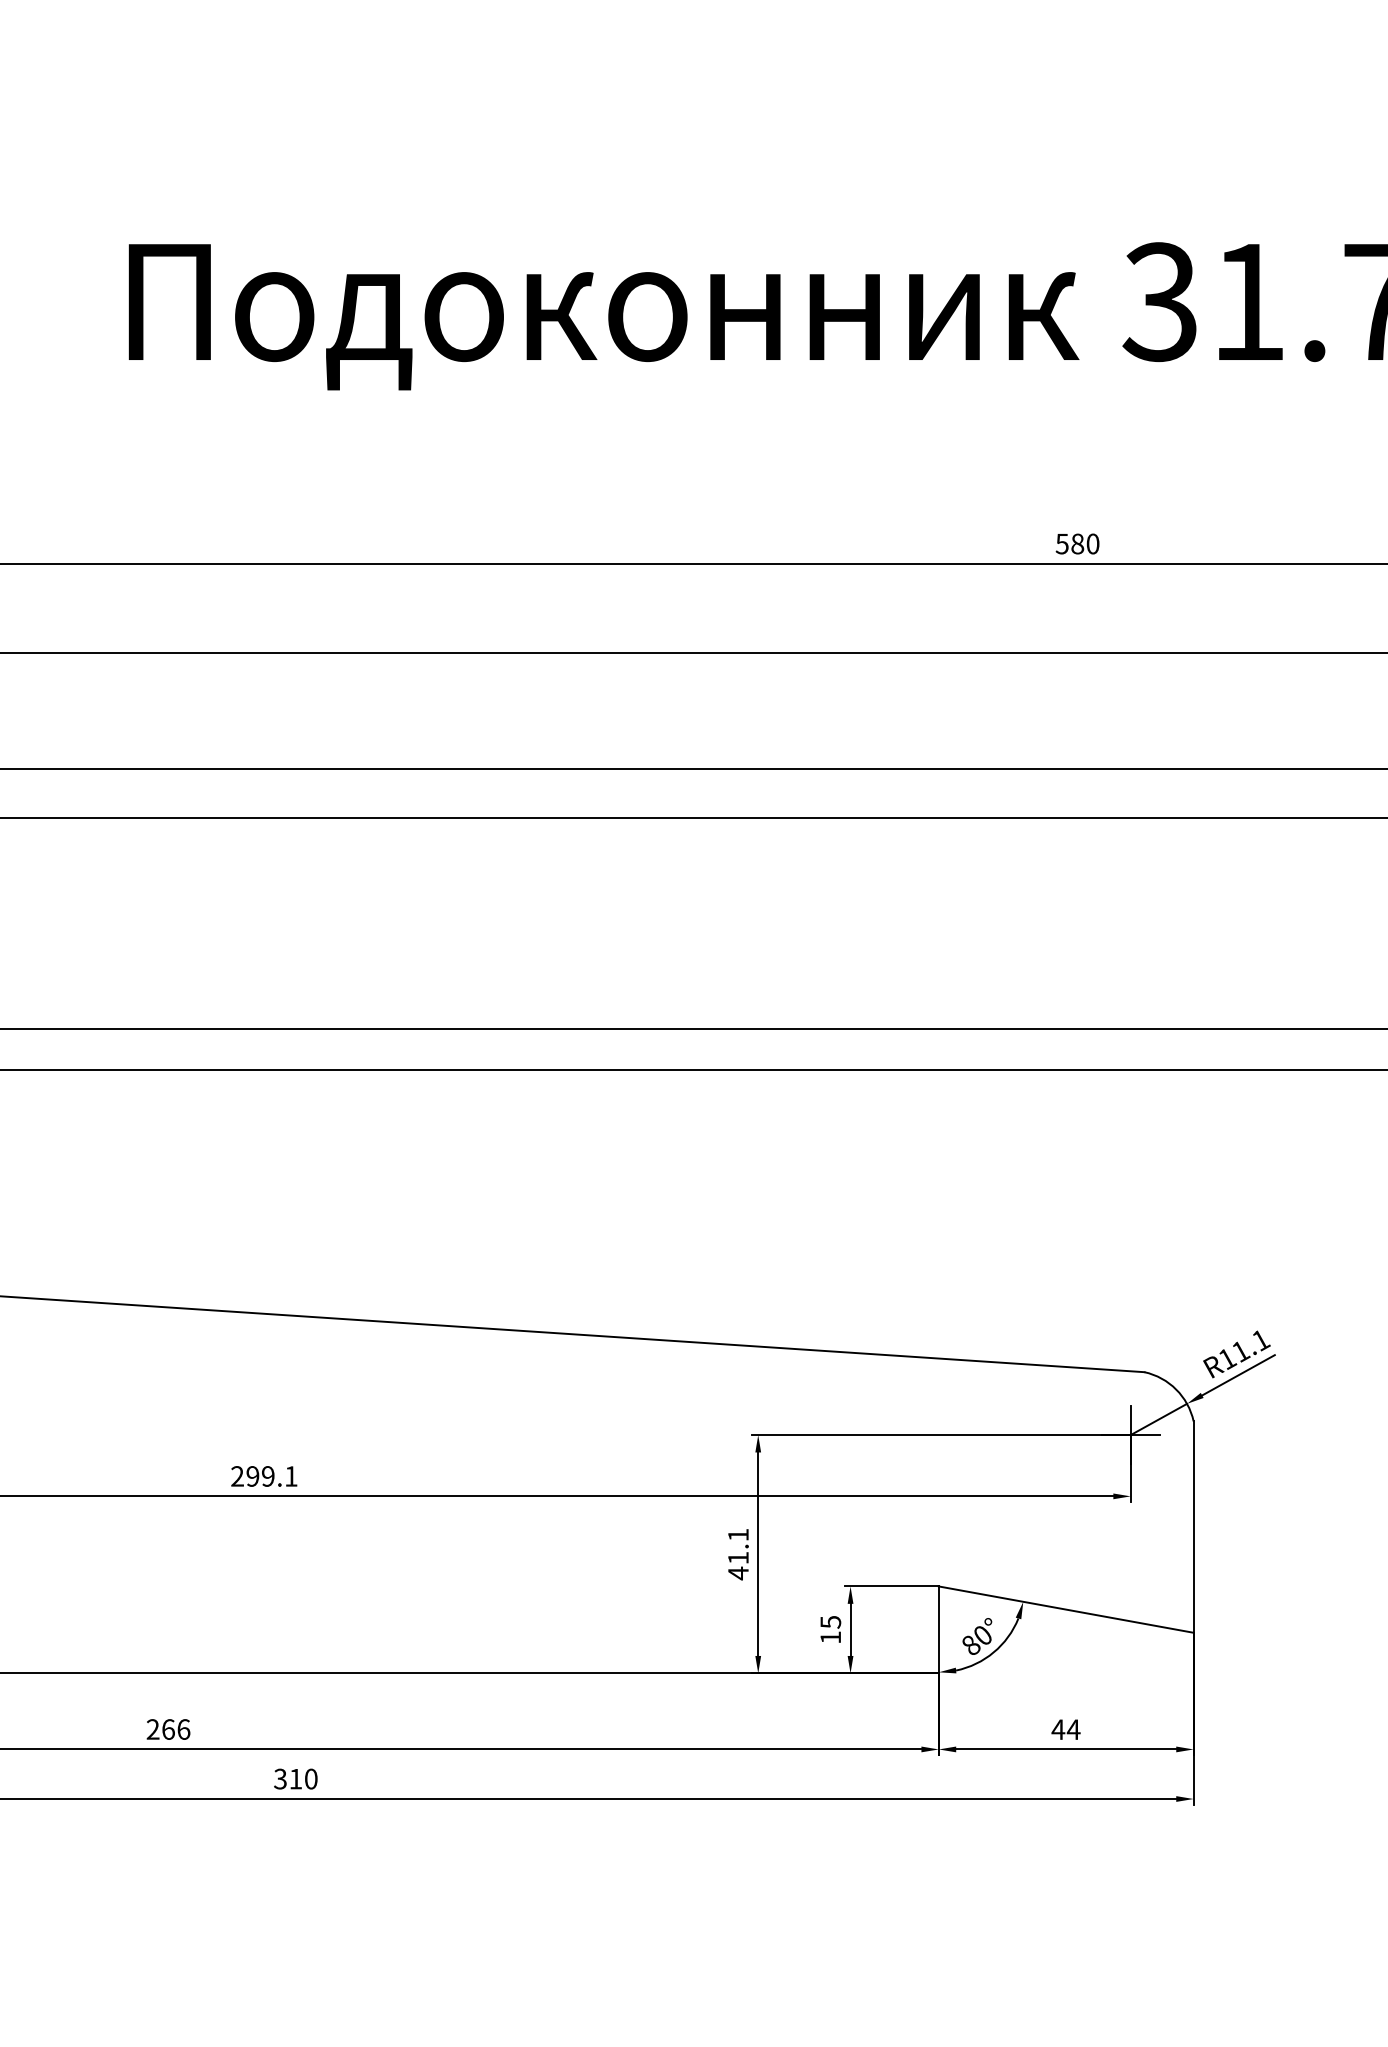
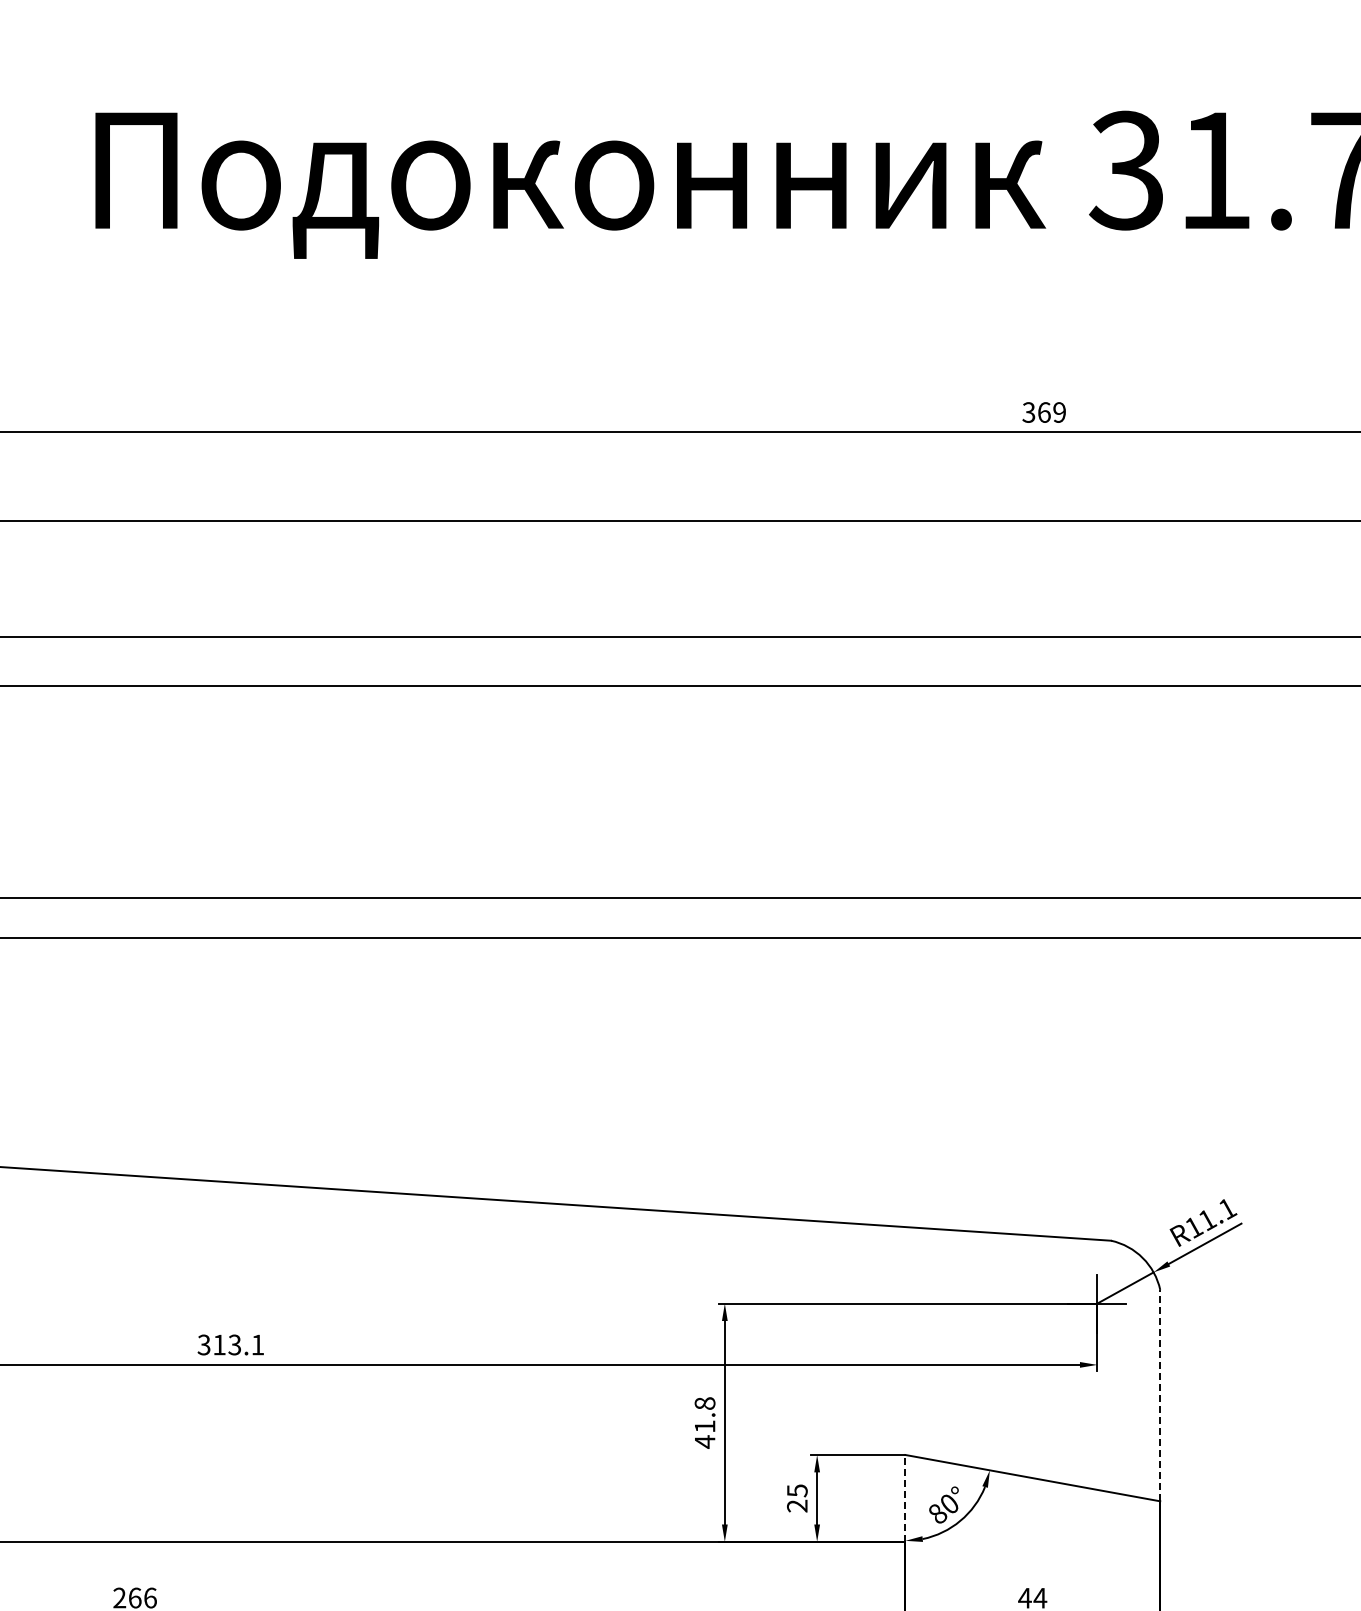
text: (1077, 543) -> (1044, 412), 580 -> 369
text: (252, 1476) -> (219, 1345), 299.1 -> 313.1
line: (1193, 1527) -> (1160, 1396), solid -> dashed
text: (738, 1534) -> (705, 1403), 41.1 -> 41.8
line: (938, 1629) -> (905, 1498), solid -> dashed
text: (830, 1637) -> (797, 1506), 15 -> 25

